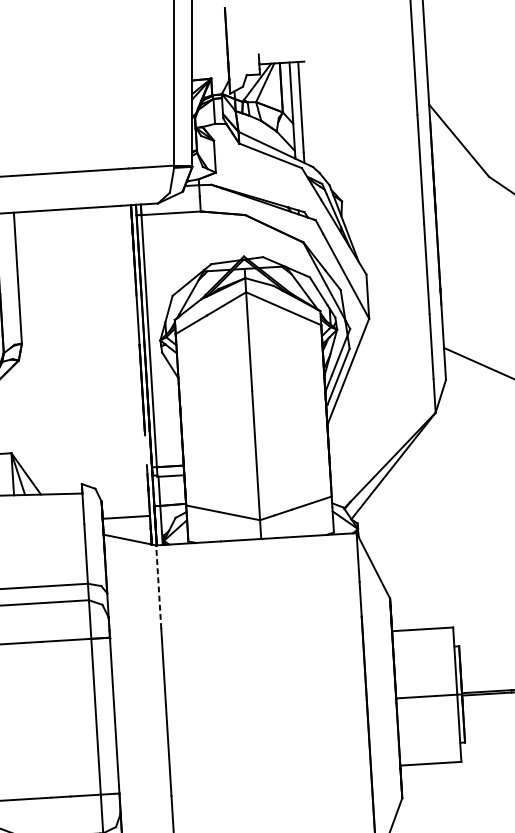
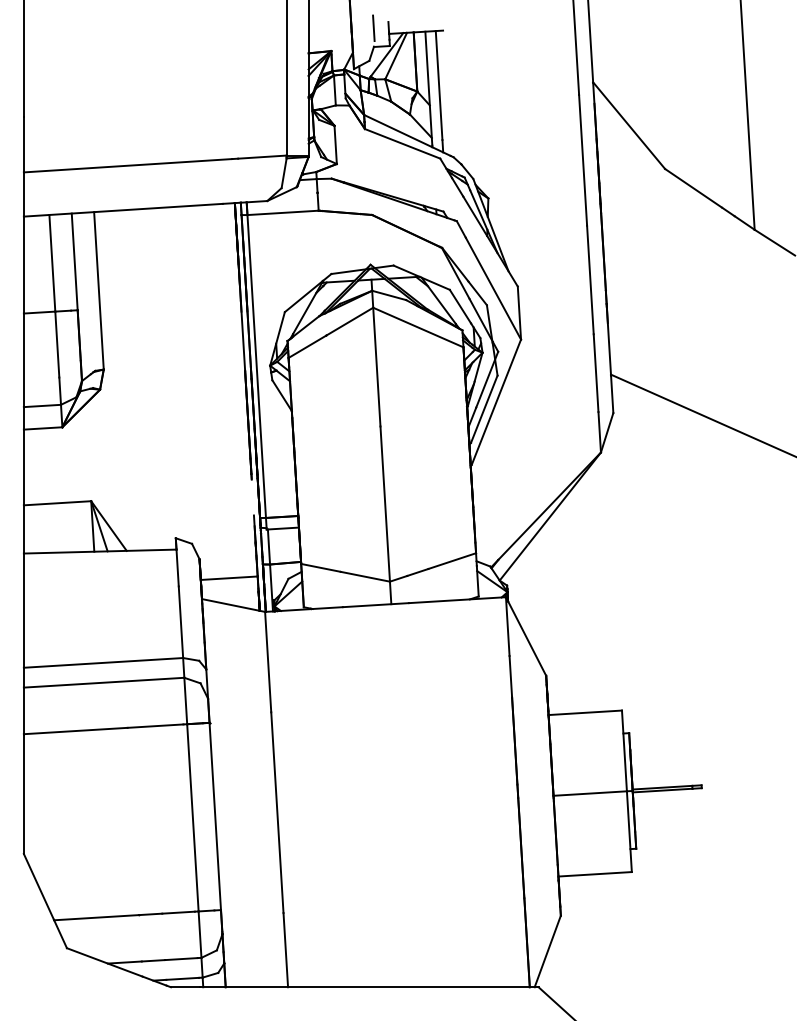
line: (246, 59) -> (373, 28), added
line: (159, 586) -> (268, 661), dashed -> solid

